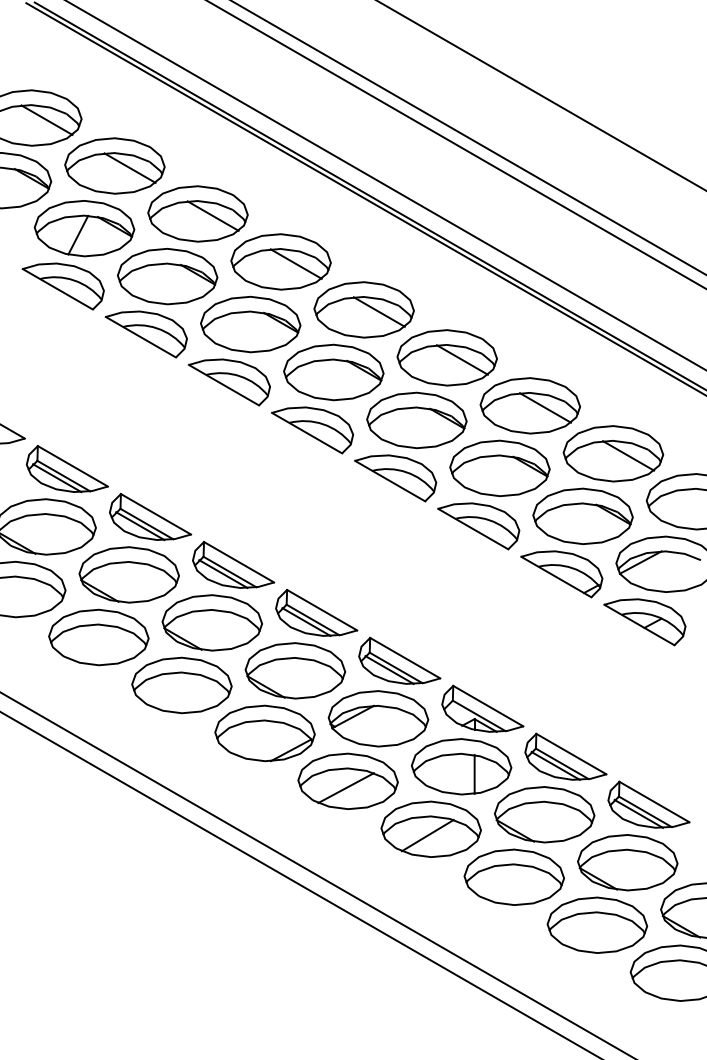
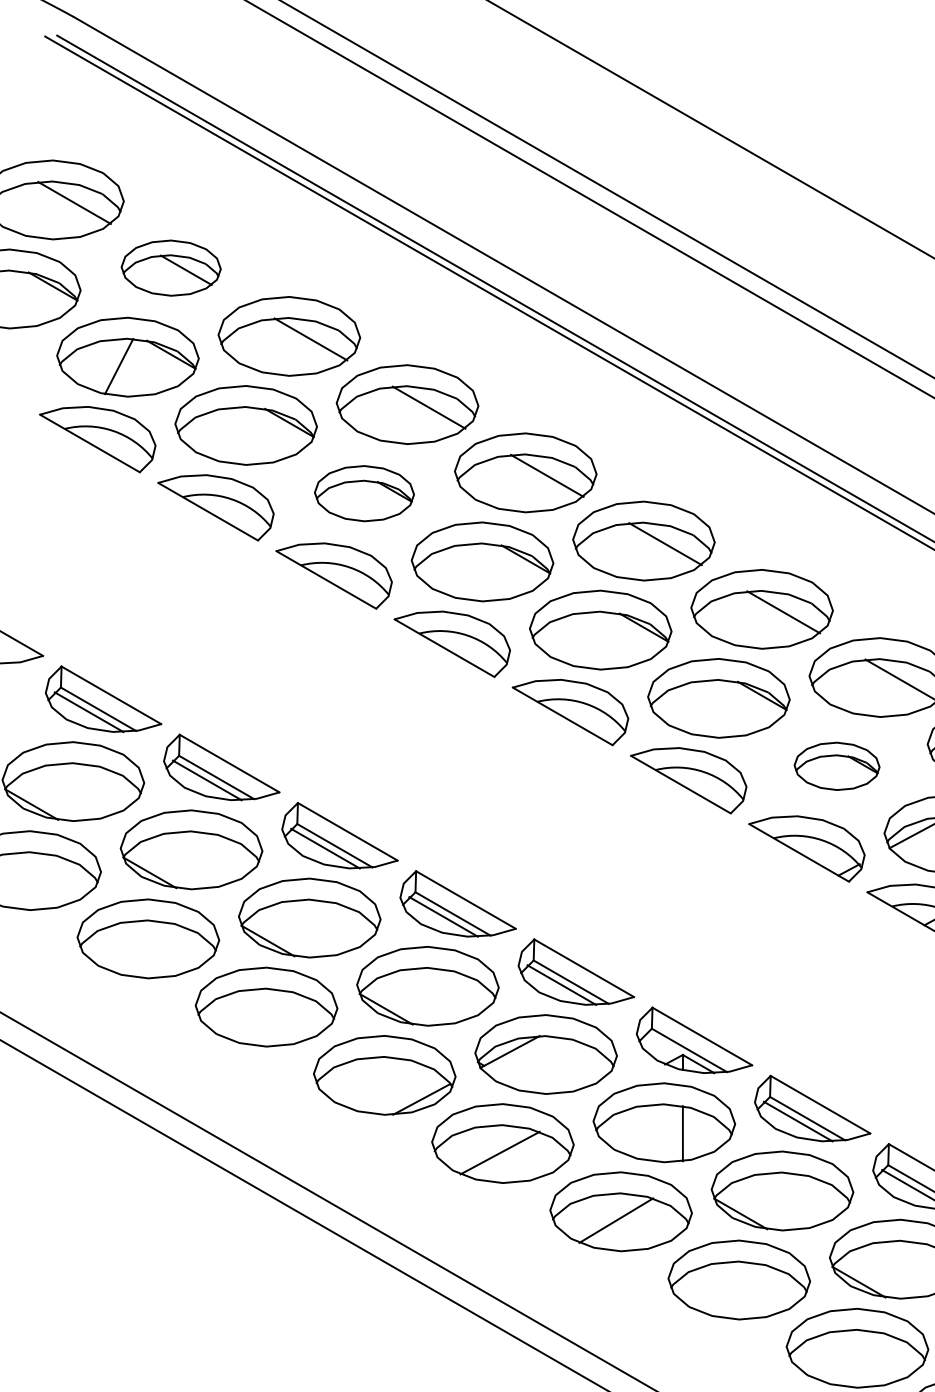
part: (114, 165) -> (170, 267), size x0.7
part: (250, 324) -> (364, 493), size x0.7
part: (582, 515) -> (836, 765), size x0.6

